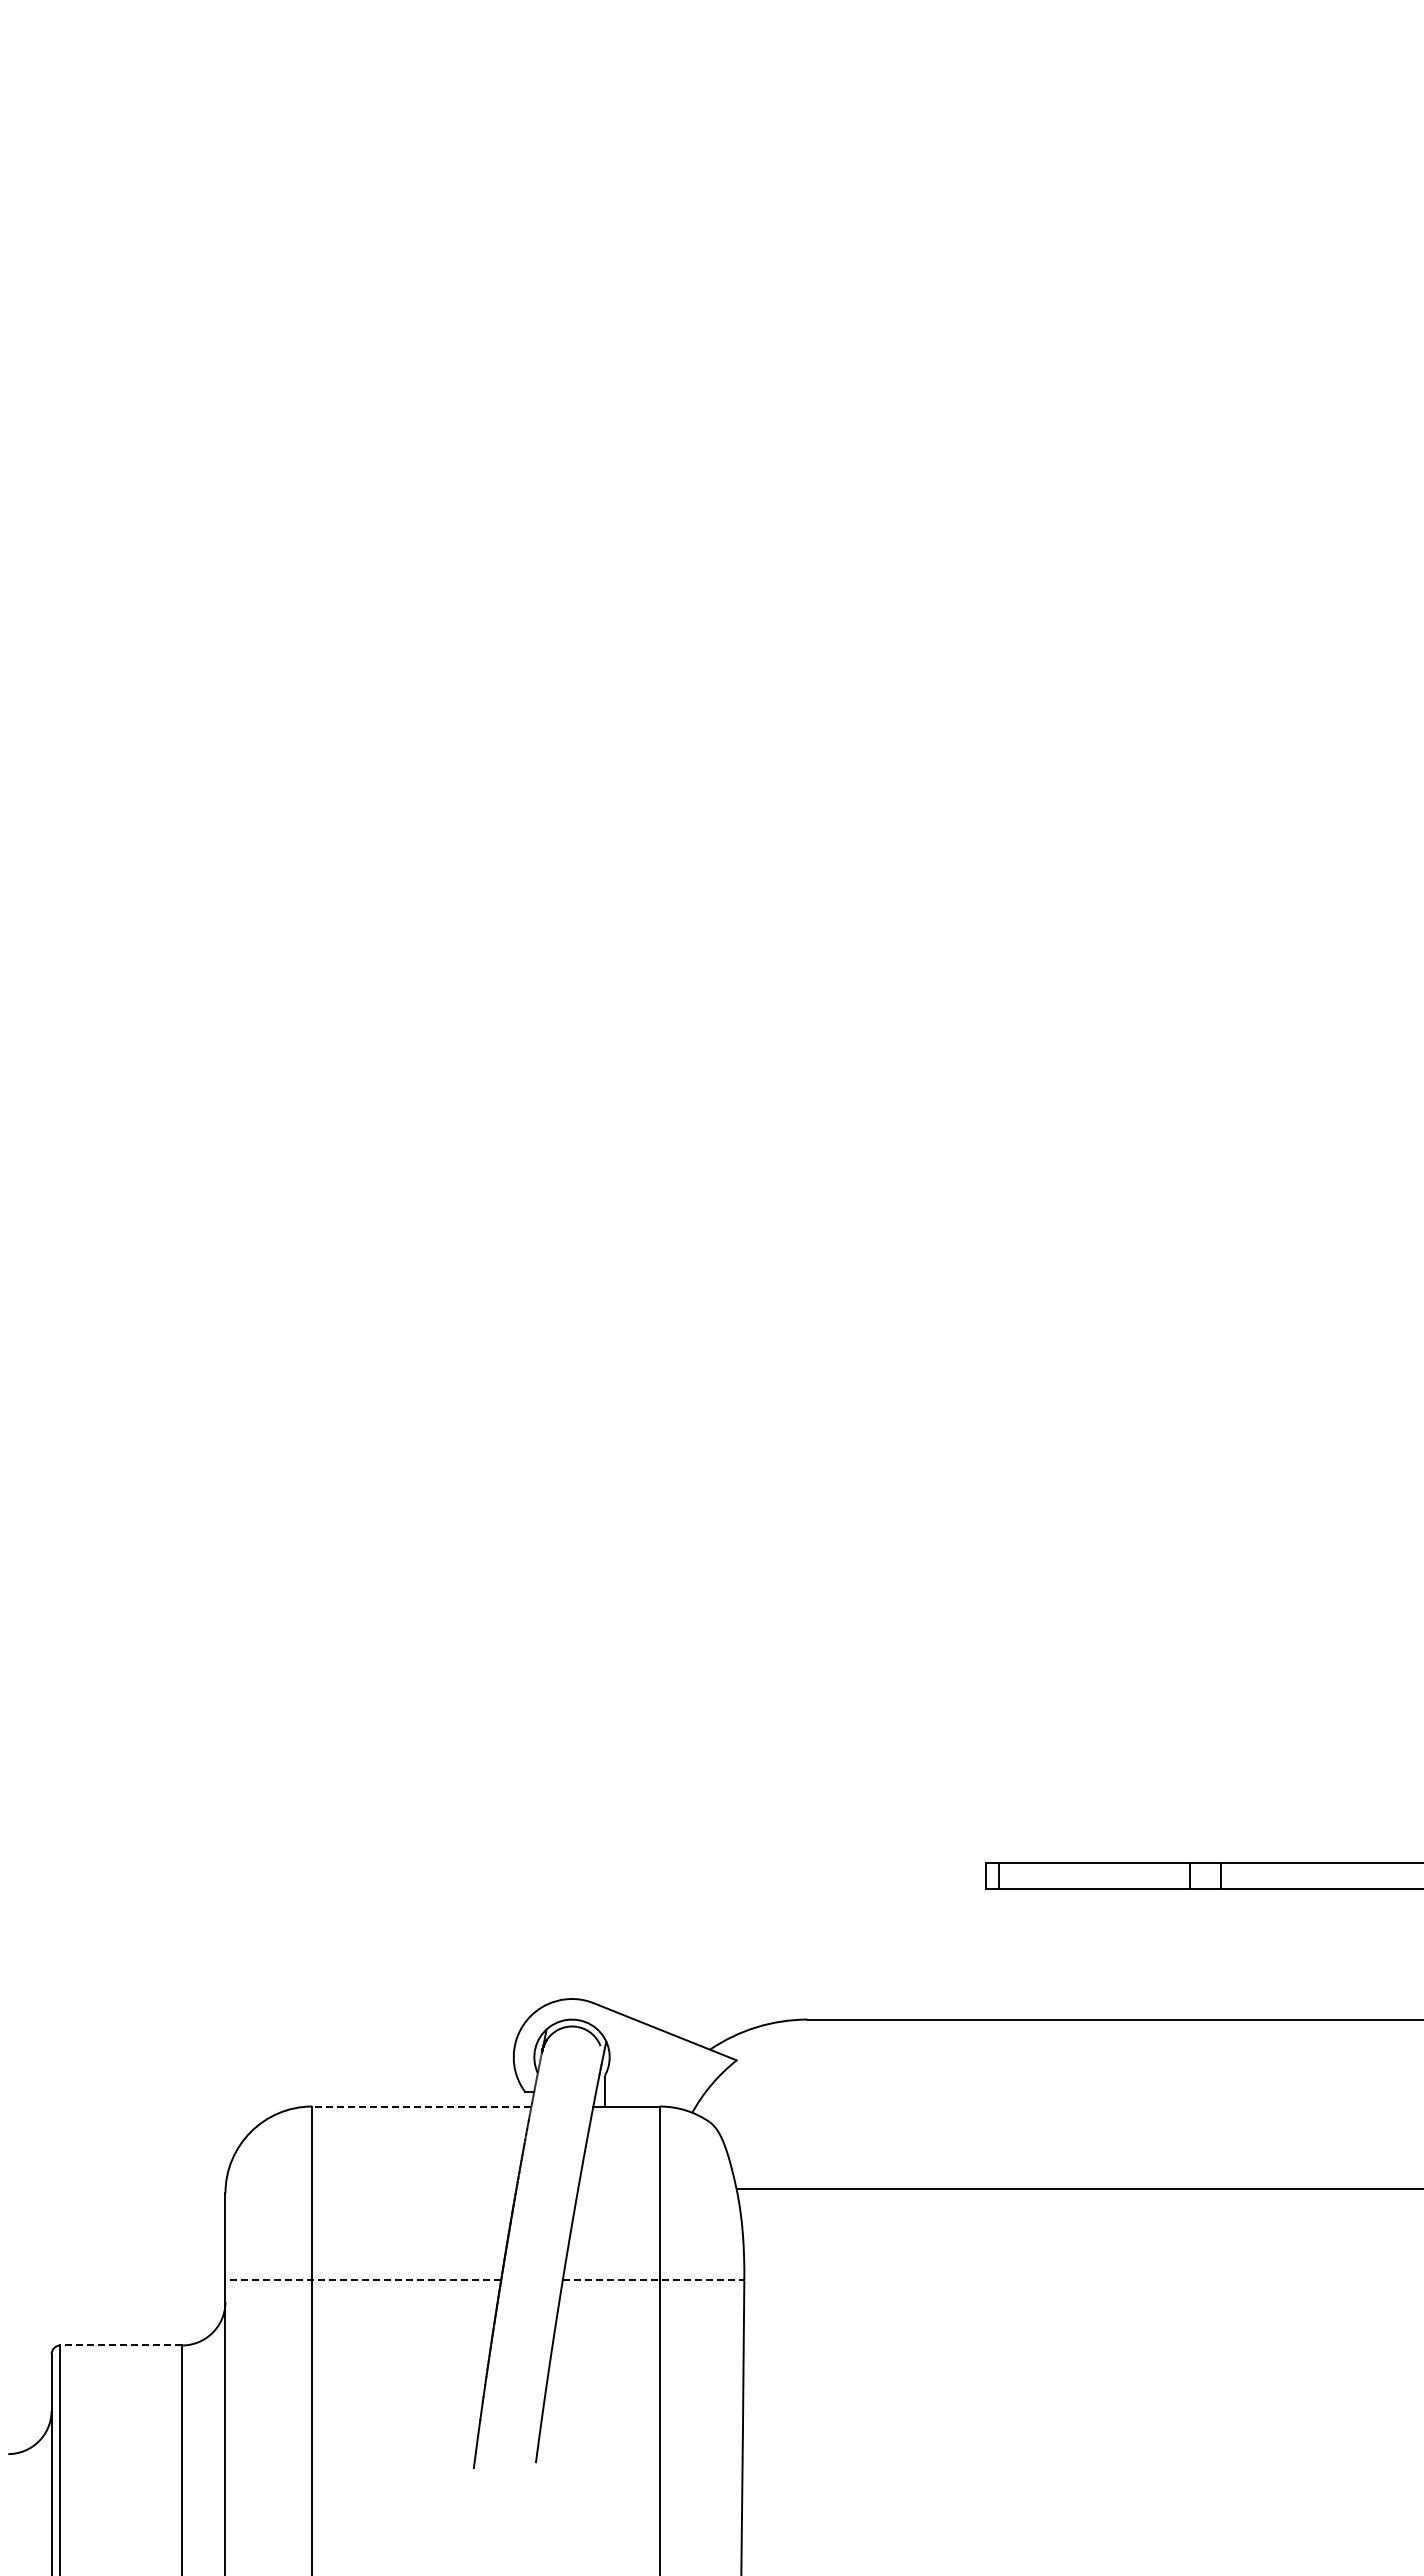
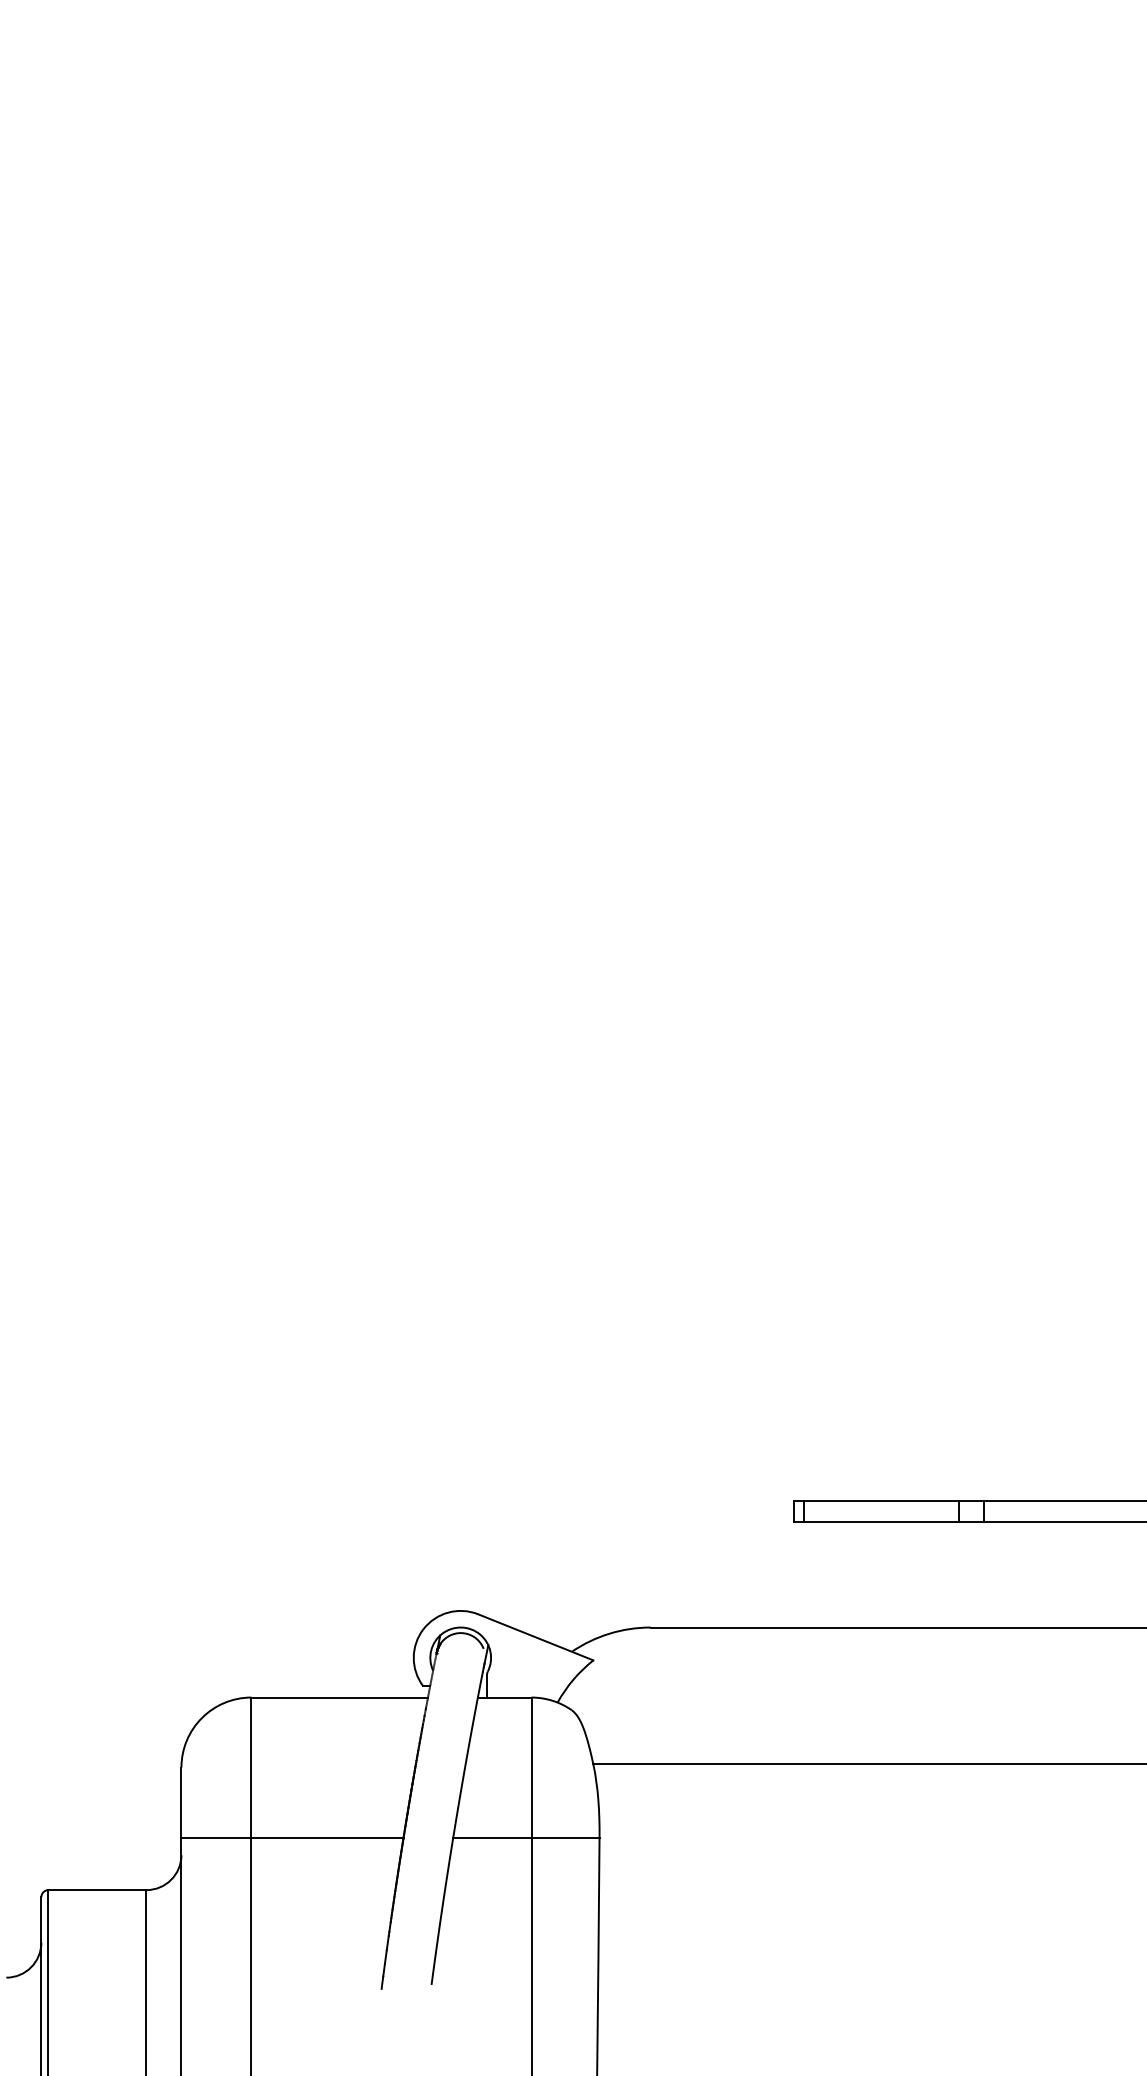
line: (421, 2106) -> (339, 1697), dashed -> solid
line: (363, 2280) -> (292, 1837), dashed -> solid
line: (653, 2280) -> (526, 1837), dashed -> solid
line: (121, 2345) -> (97, 1890), dashed -> solid

